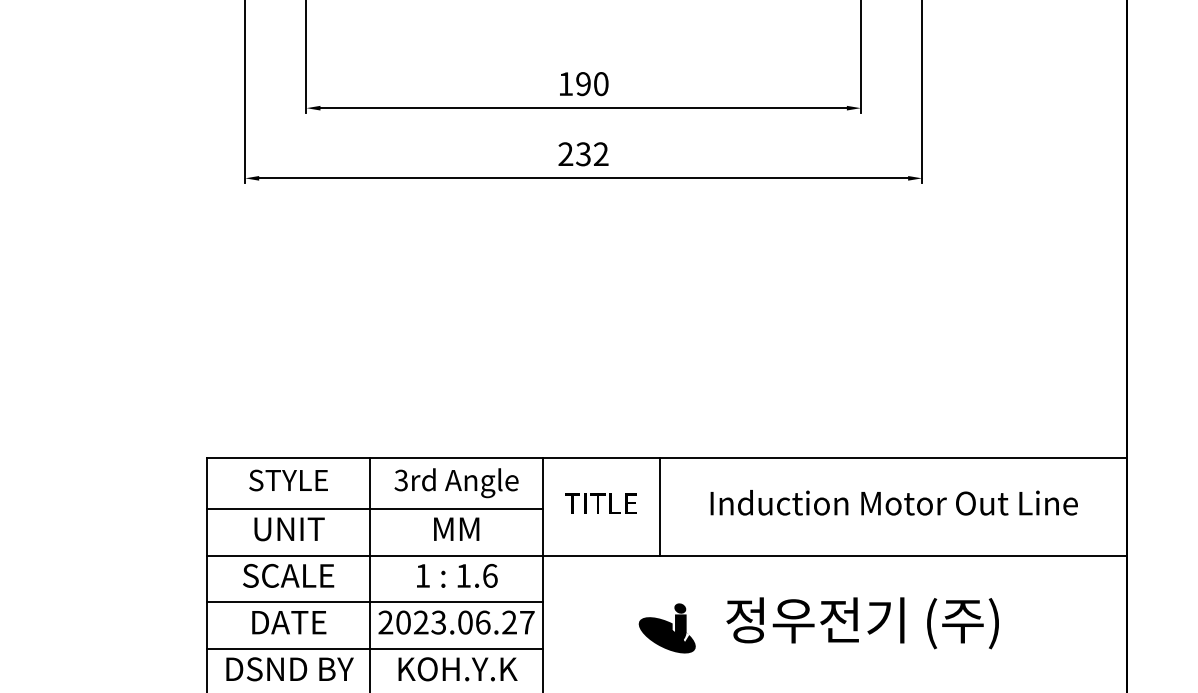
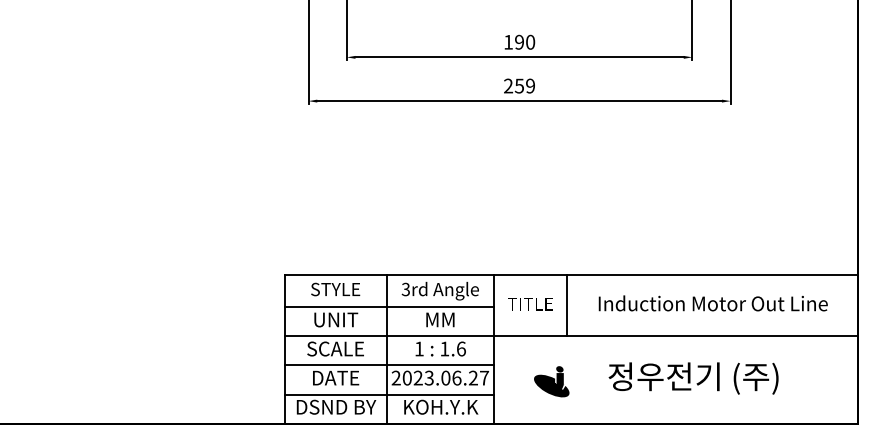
text: (593, 153) -> (525, 85), 232 -> 259
part: (666, 627) -> (551, 381), moved

